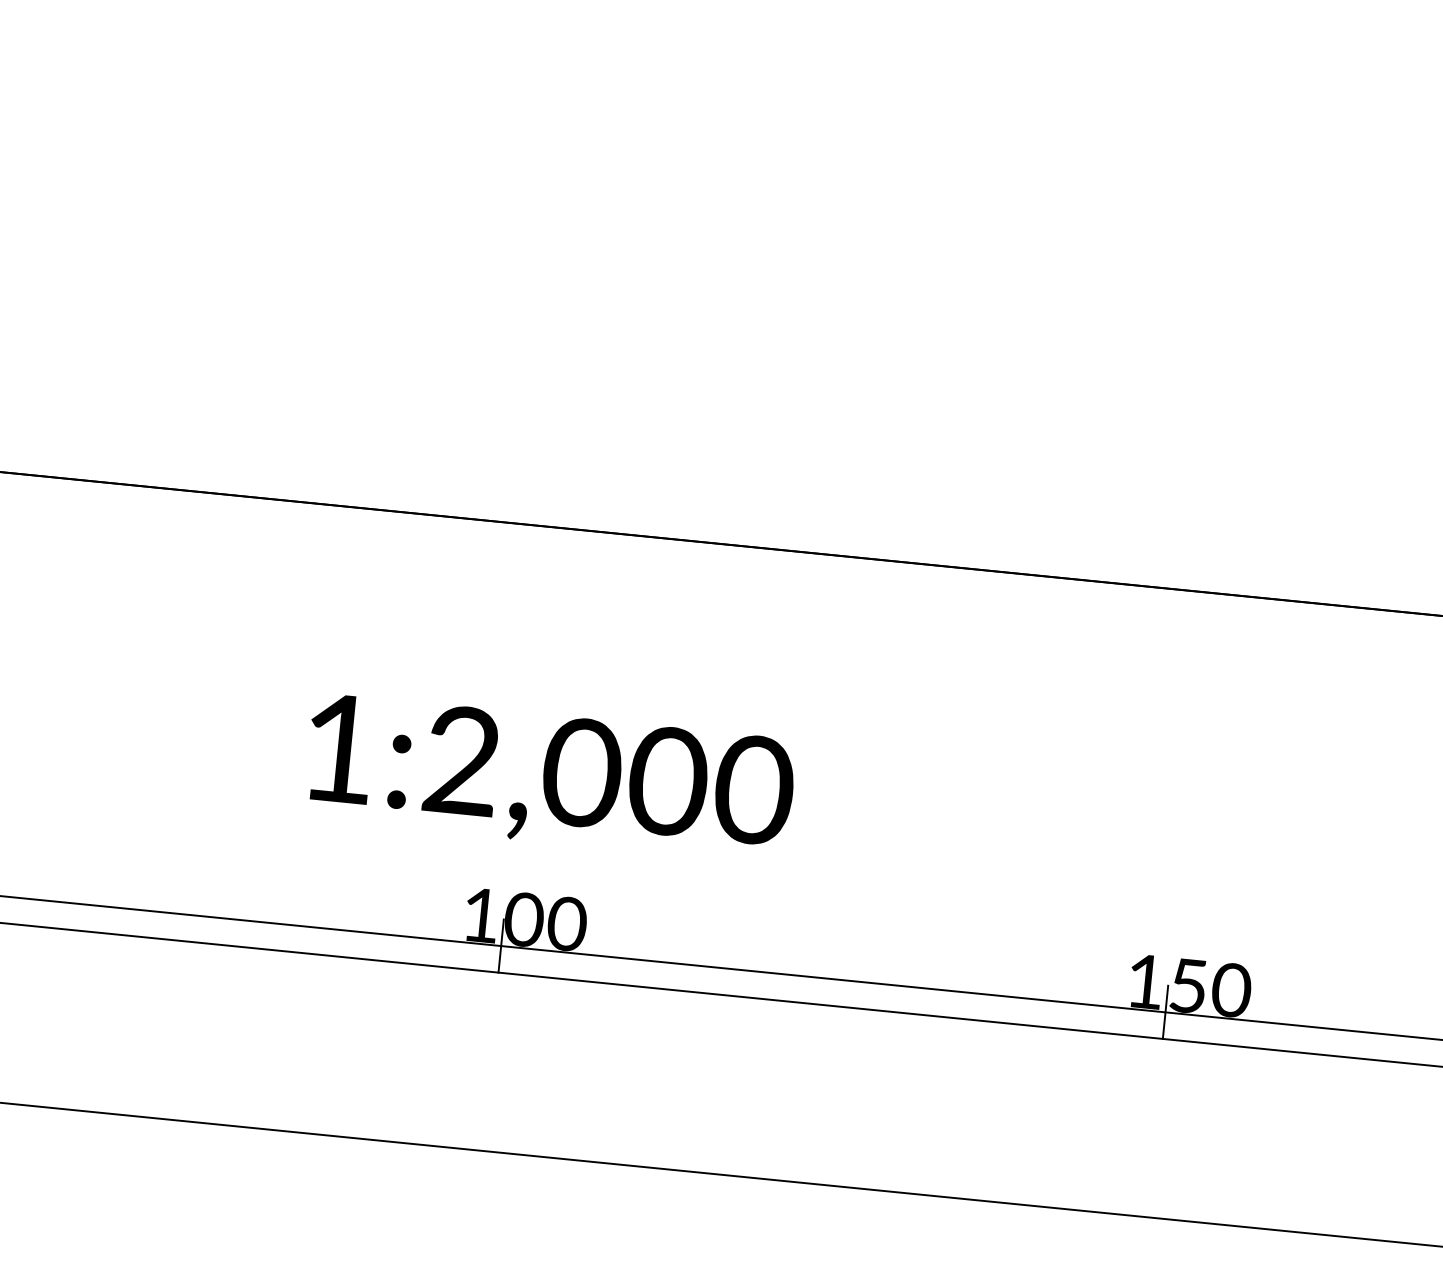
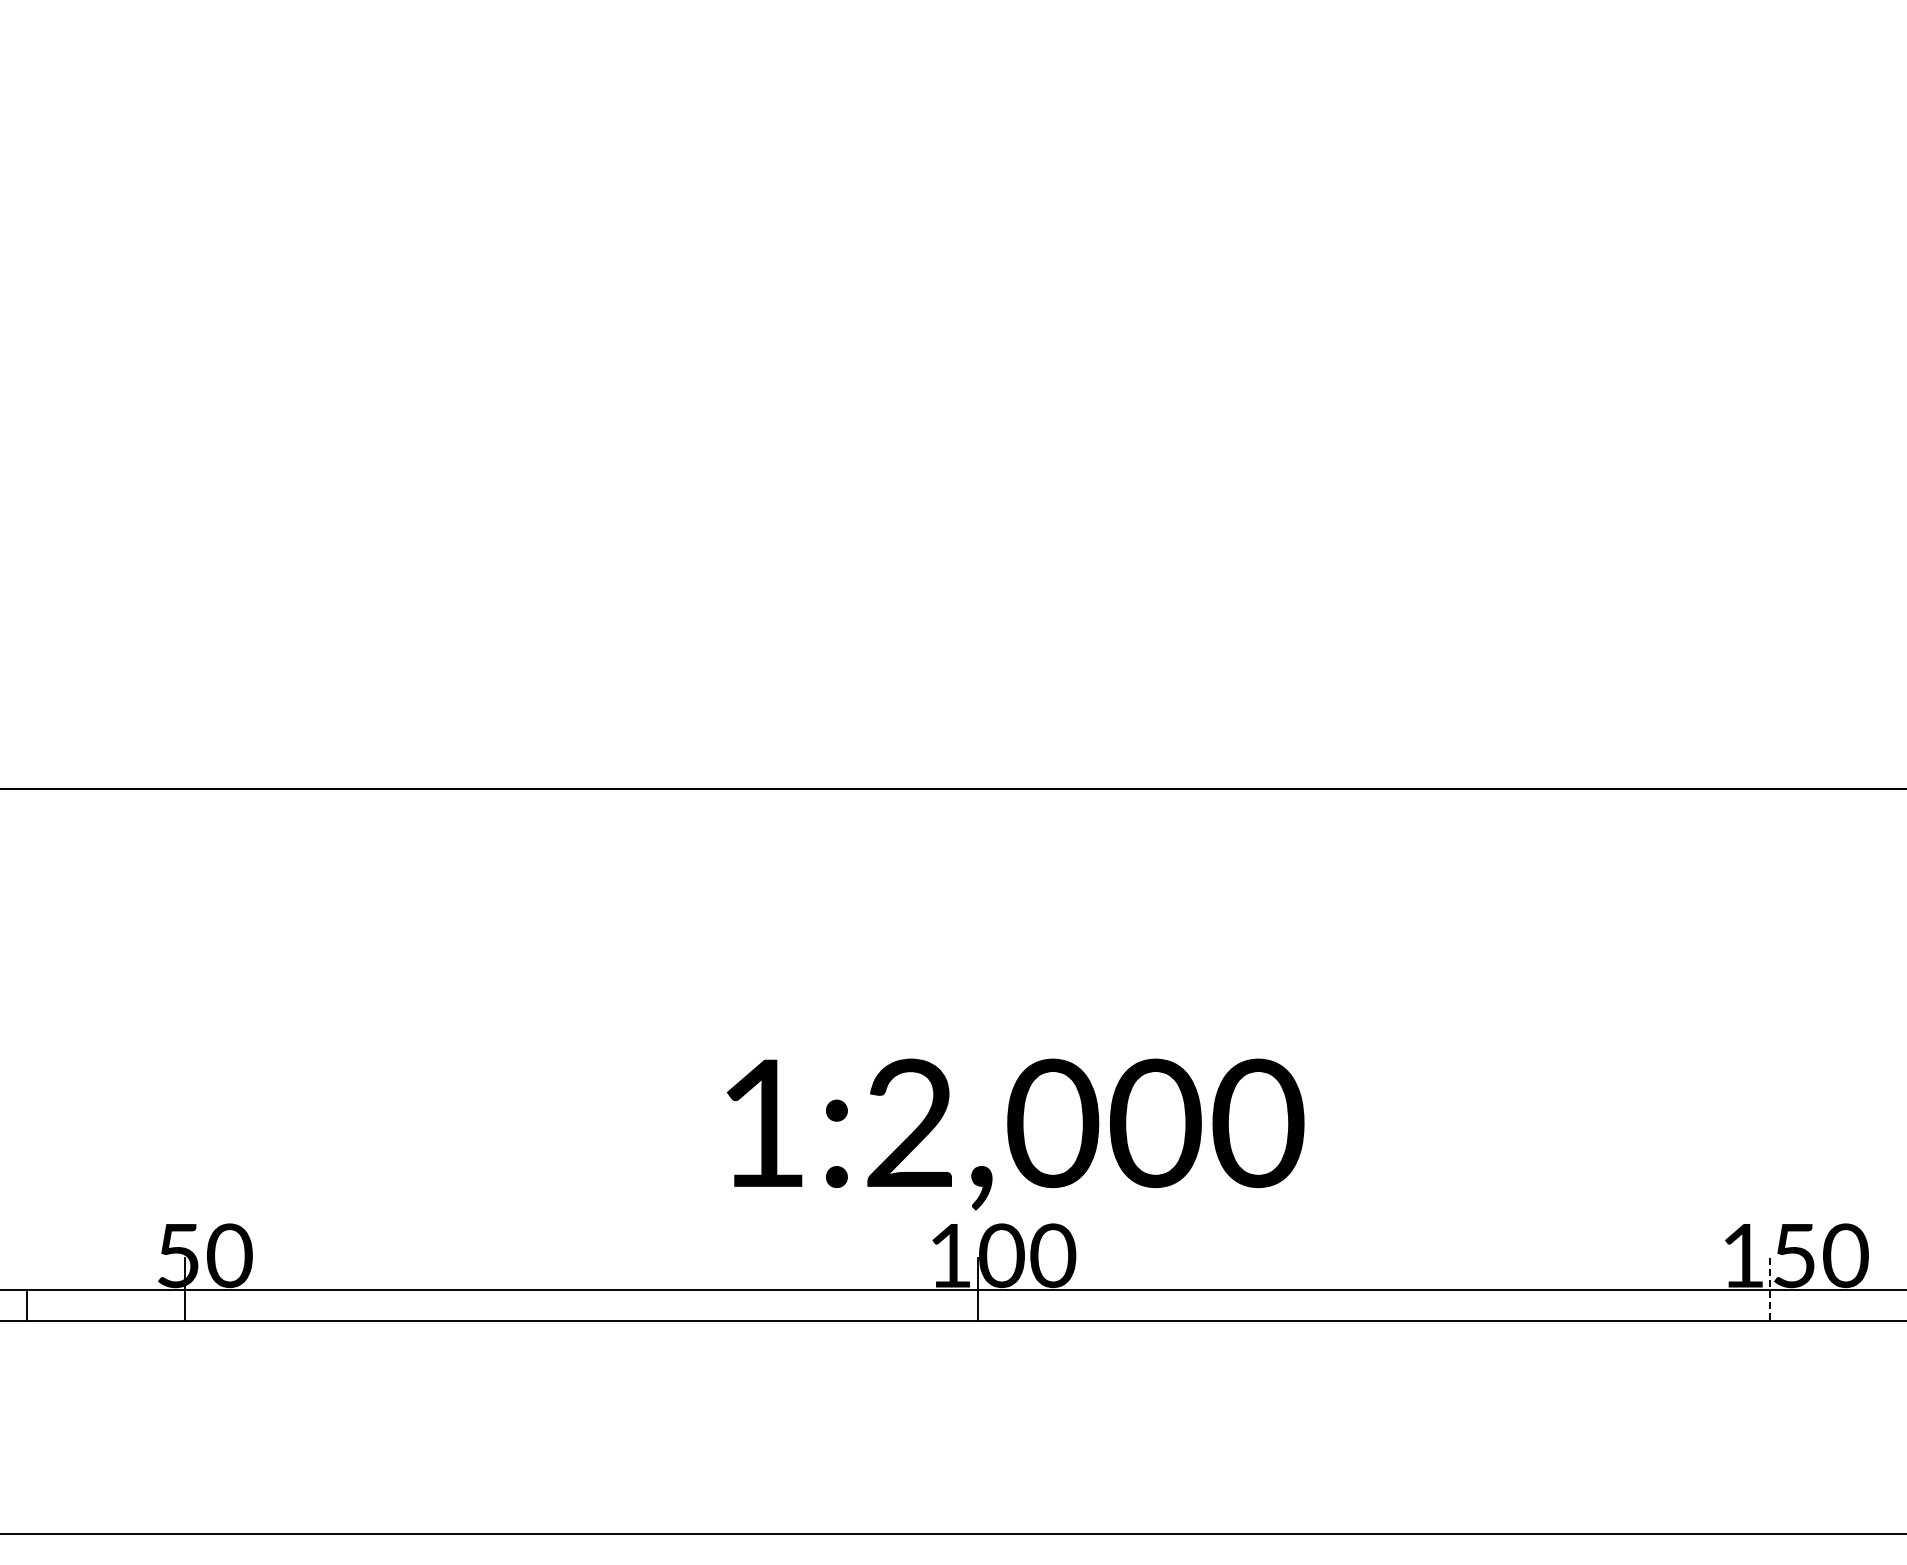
text: (549, 778) -> (1015, 1134), moved
line: (1165, 1012) -> (1770, 1289), solid -> dashed

